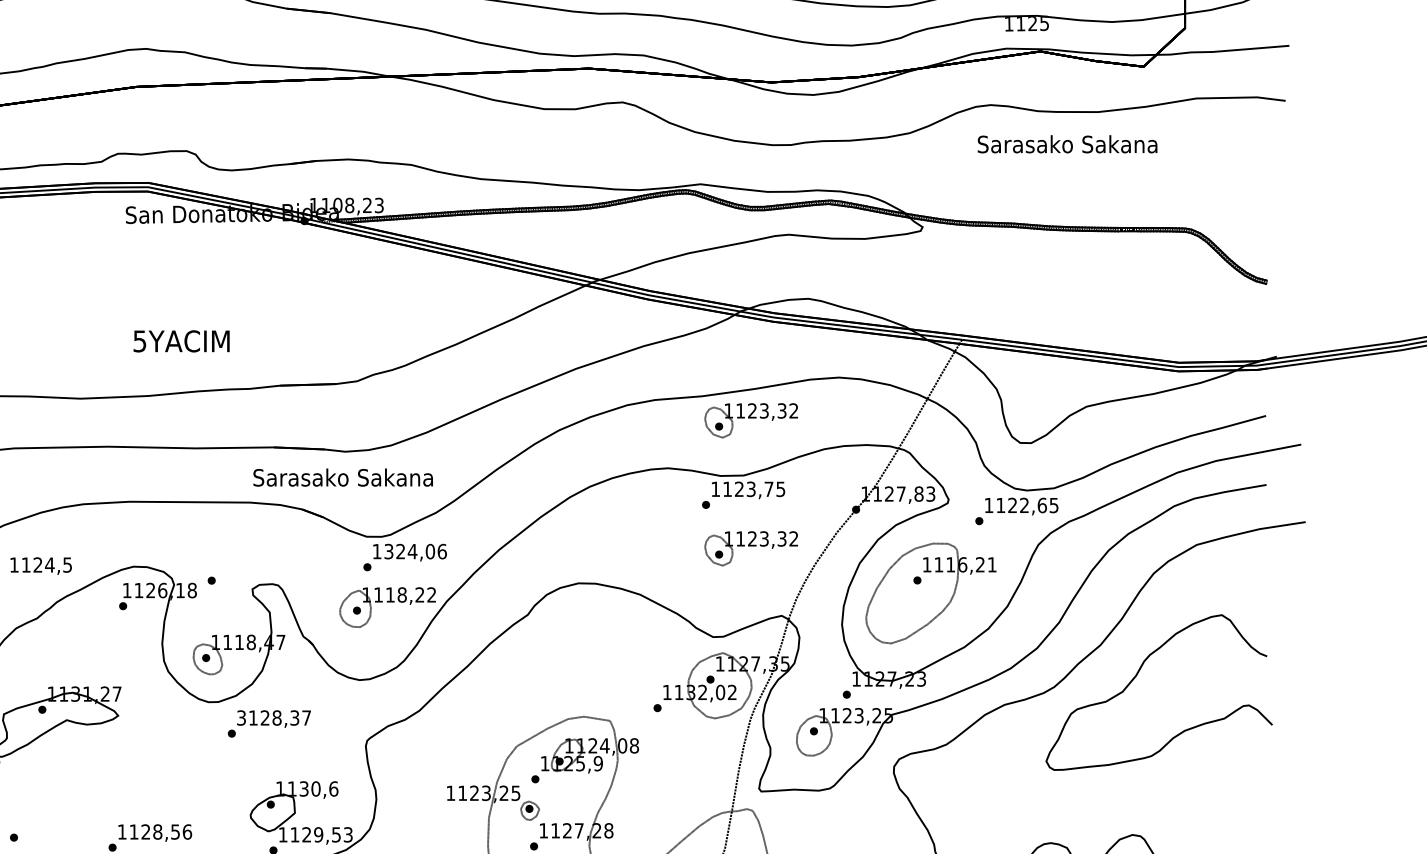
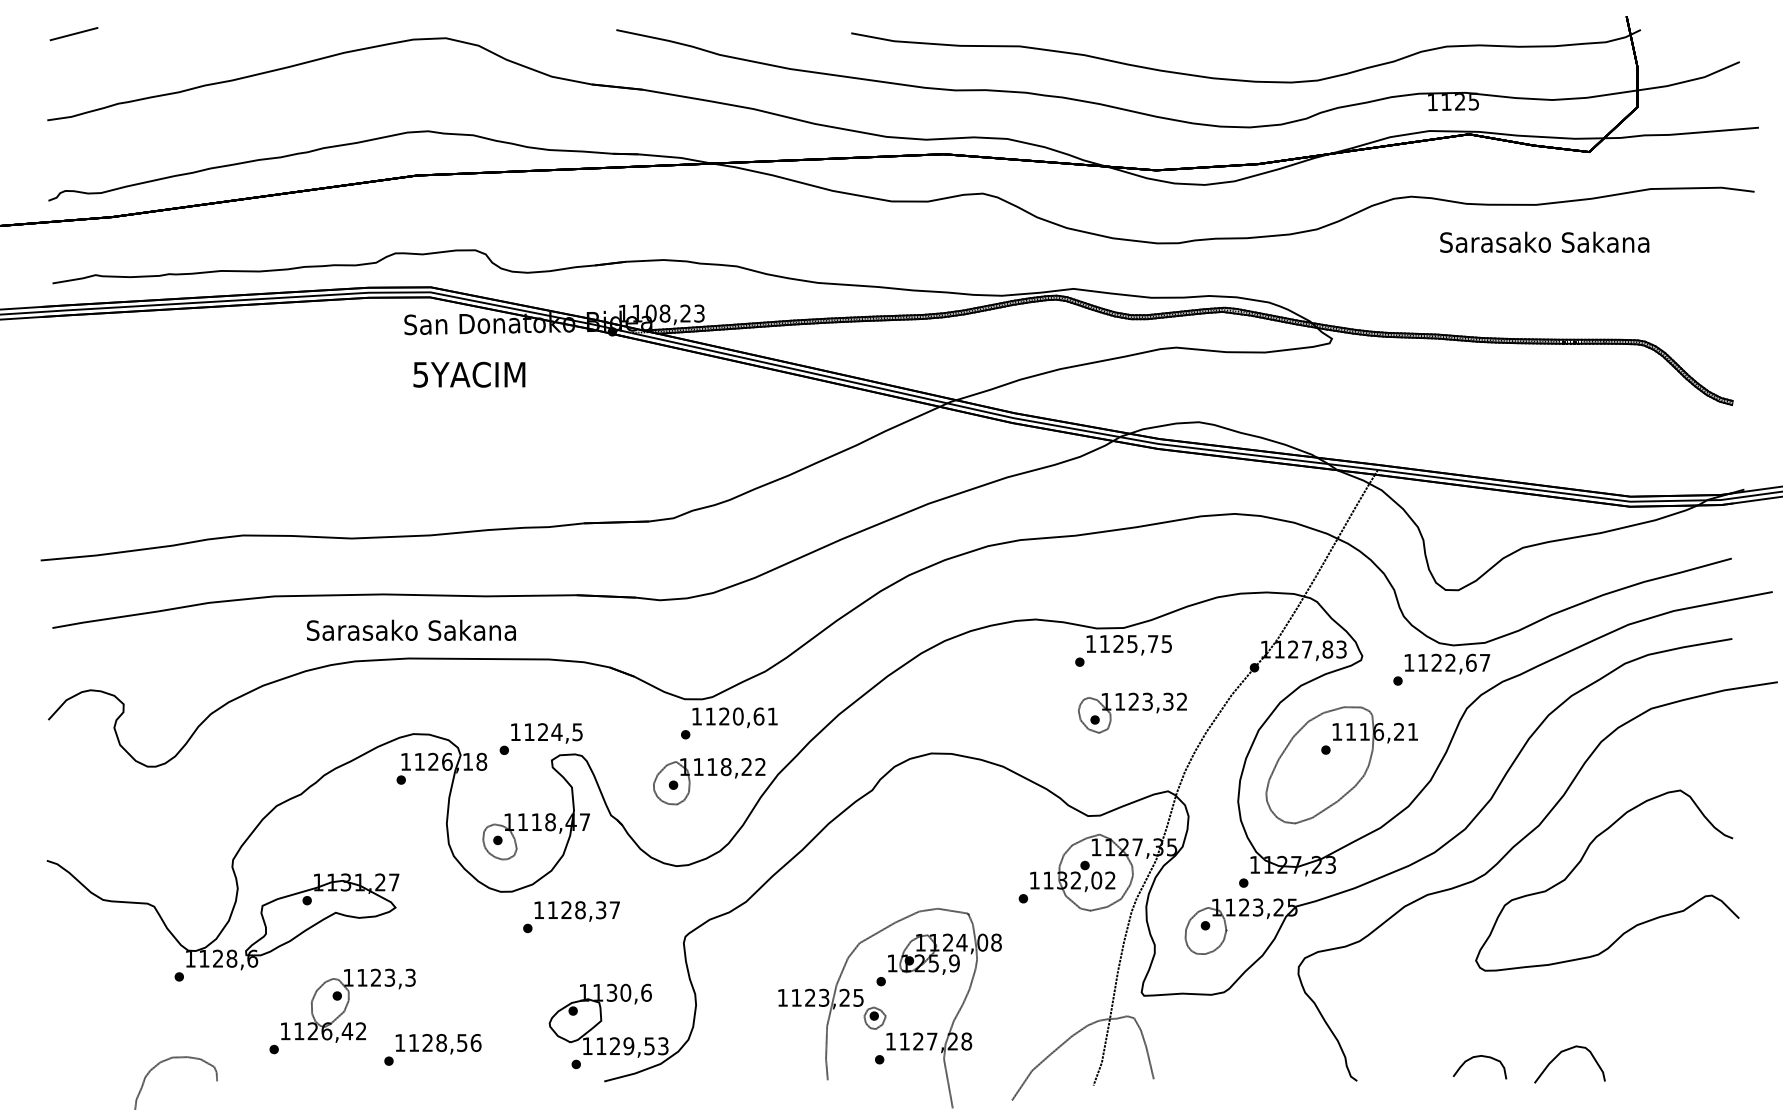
text: (1067, 143) -> (1544, 241), moved
text: (181, 341) -> (469, 374), moved
part: (751, 420) -> (1132, 563), removed
text: (343, 476) -> (411, 629), moved
text: (751, 488) -> (1132, 643), 1123,75 -> 1125,75
text: (1054, 505) -> (1485, 662), 1122,65 -> 1122,67
text: (415, 551) -> (741, 716), 1324,06 -> 1120,61
text: (40, 566) -> (546, 733), moved
text: (241, 718) -> (539, 910), 3128,37 -> 1128,37
part: (77, 799) -> (348, 1005), added

